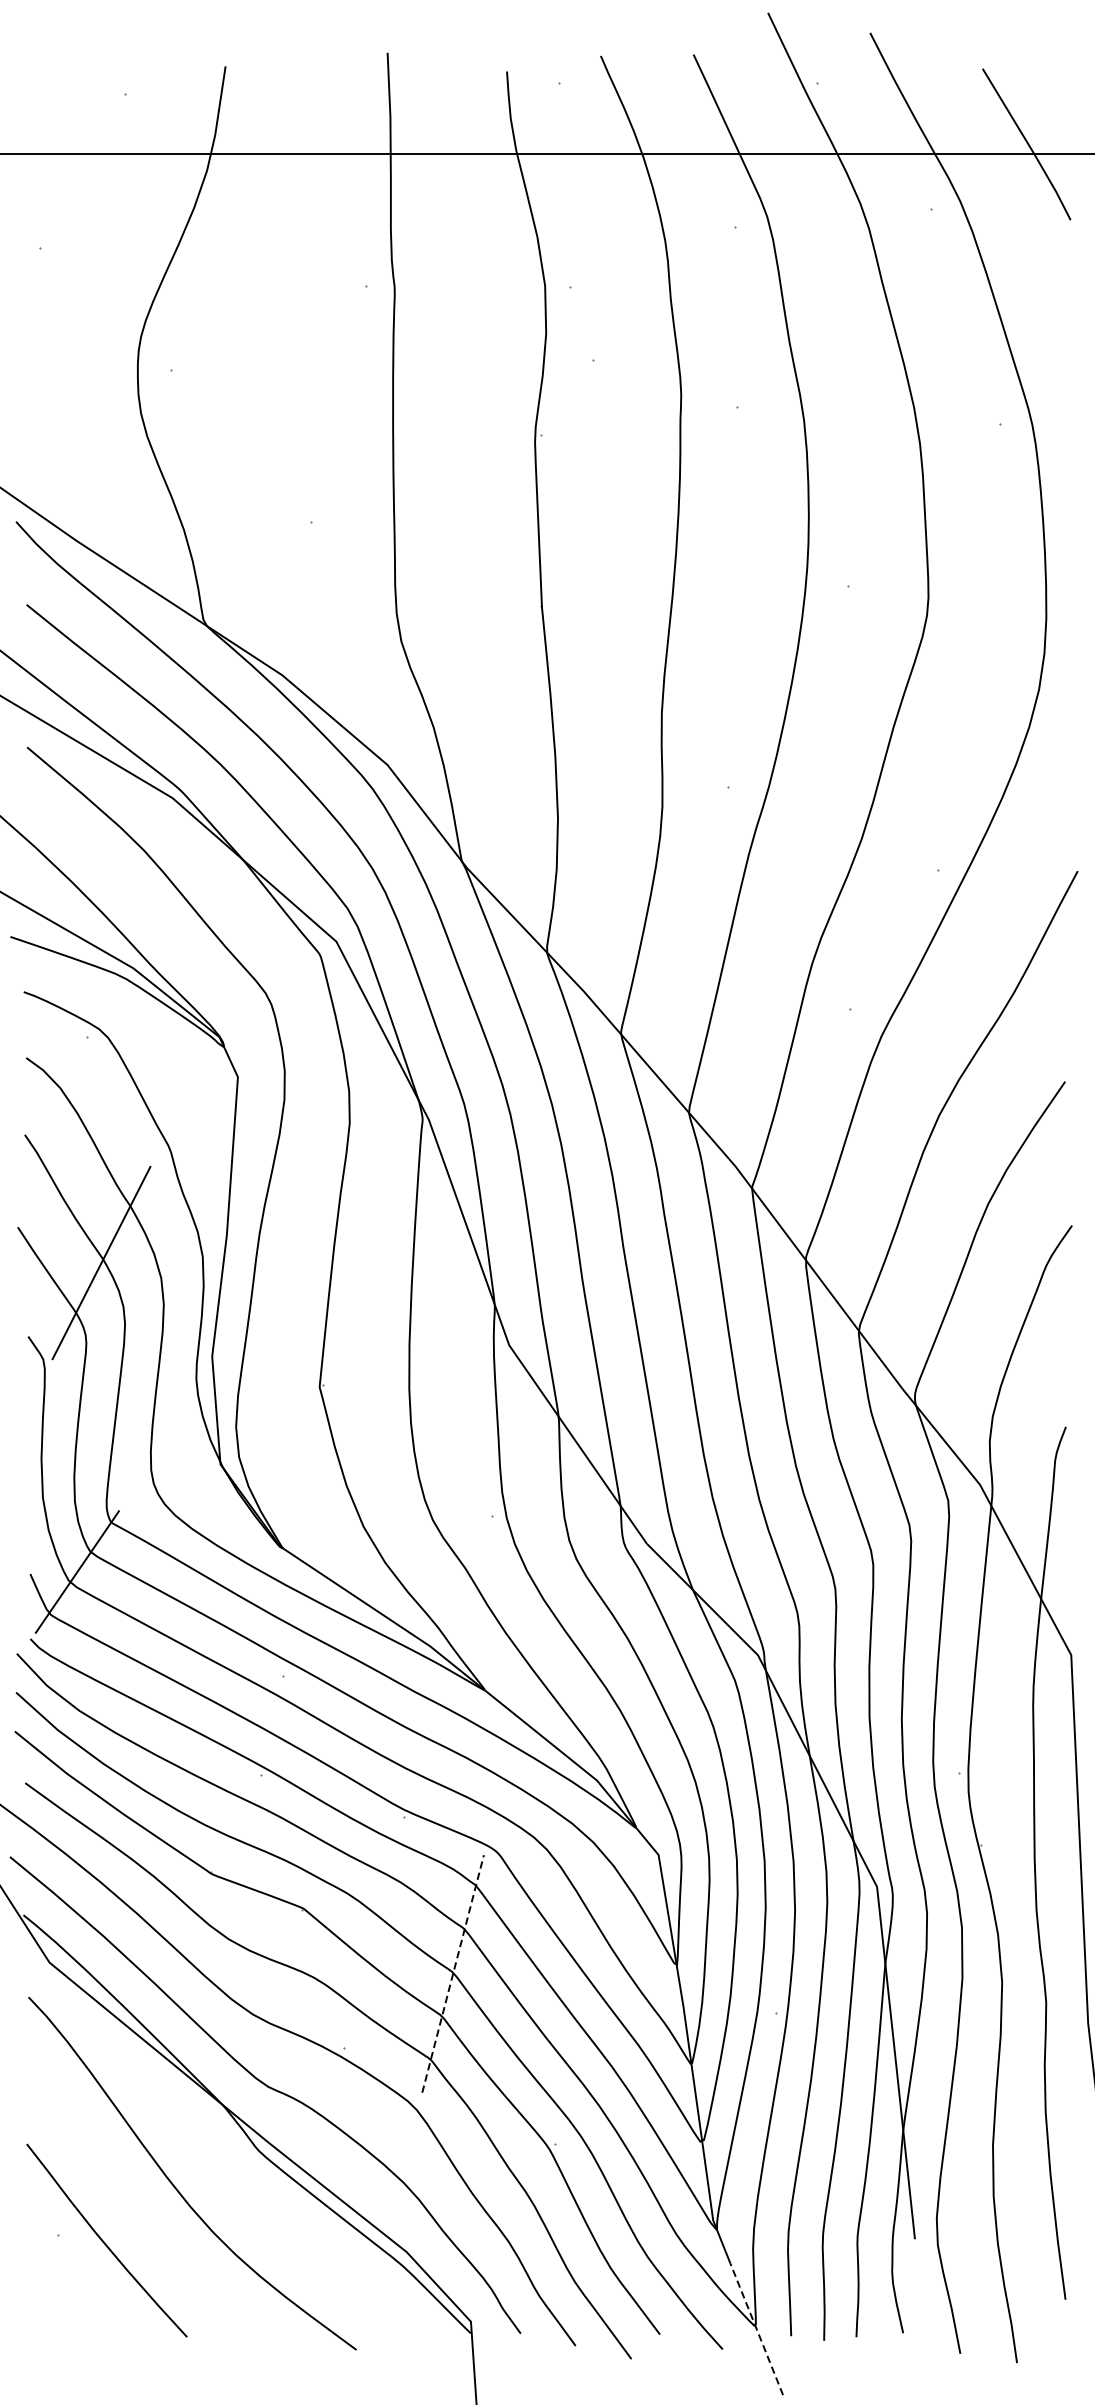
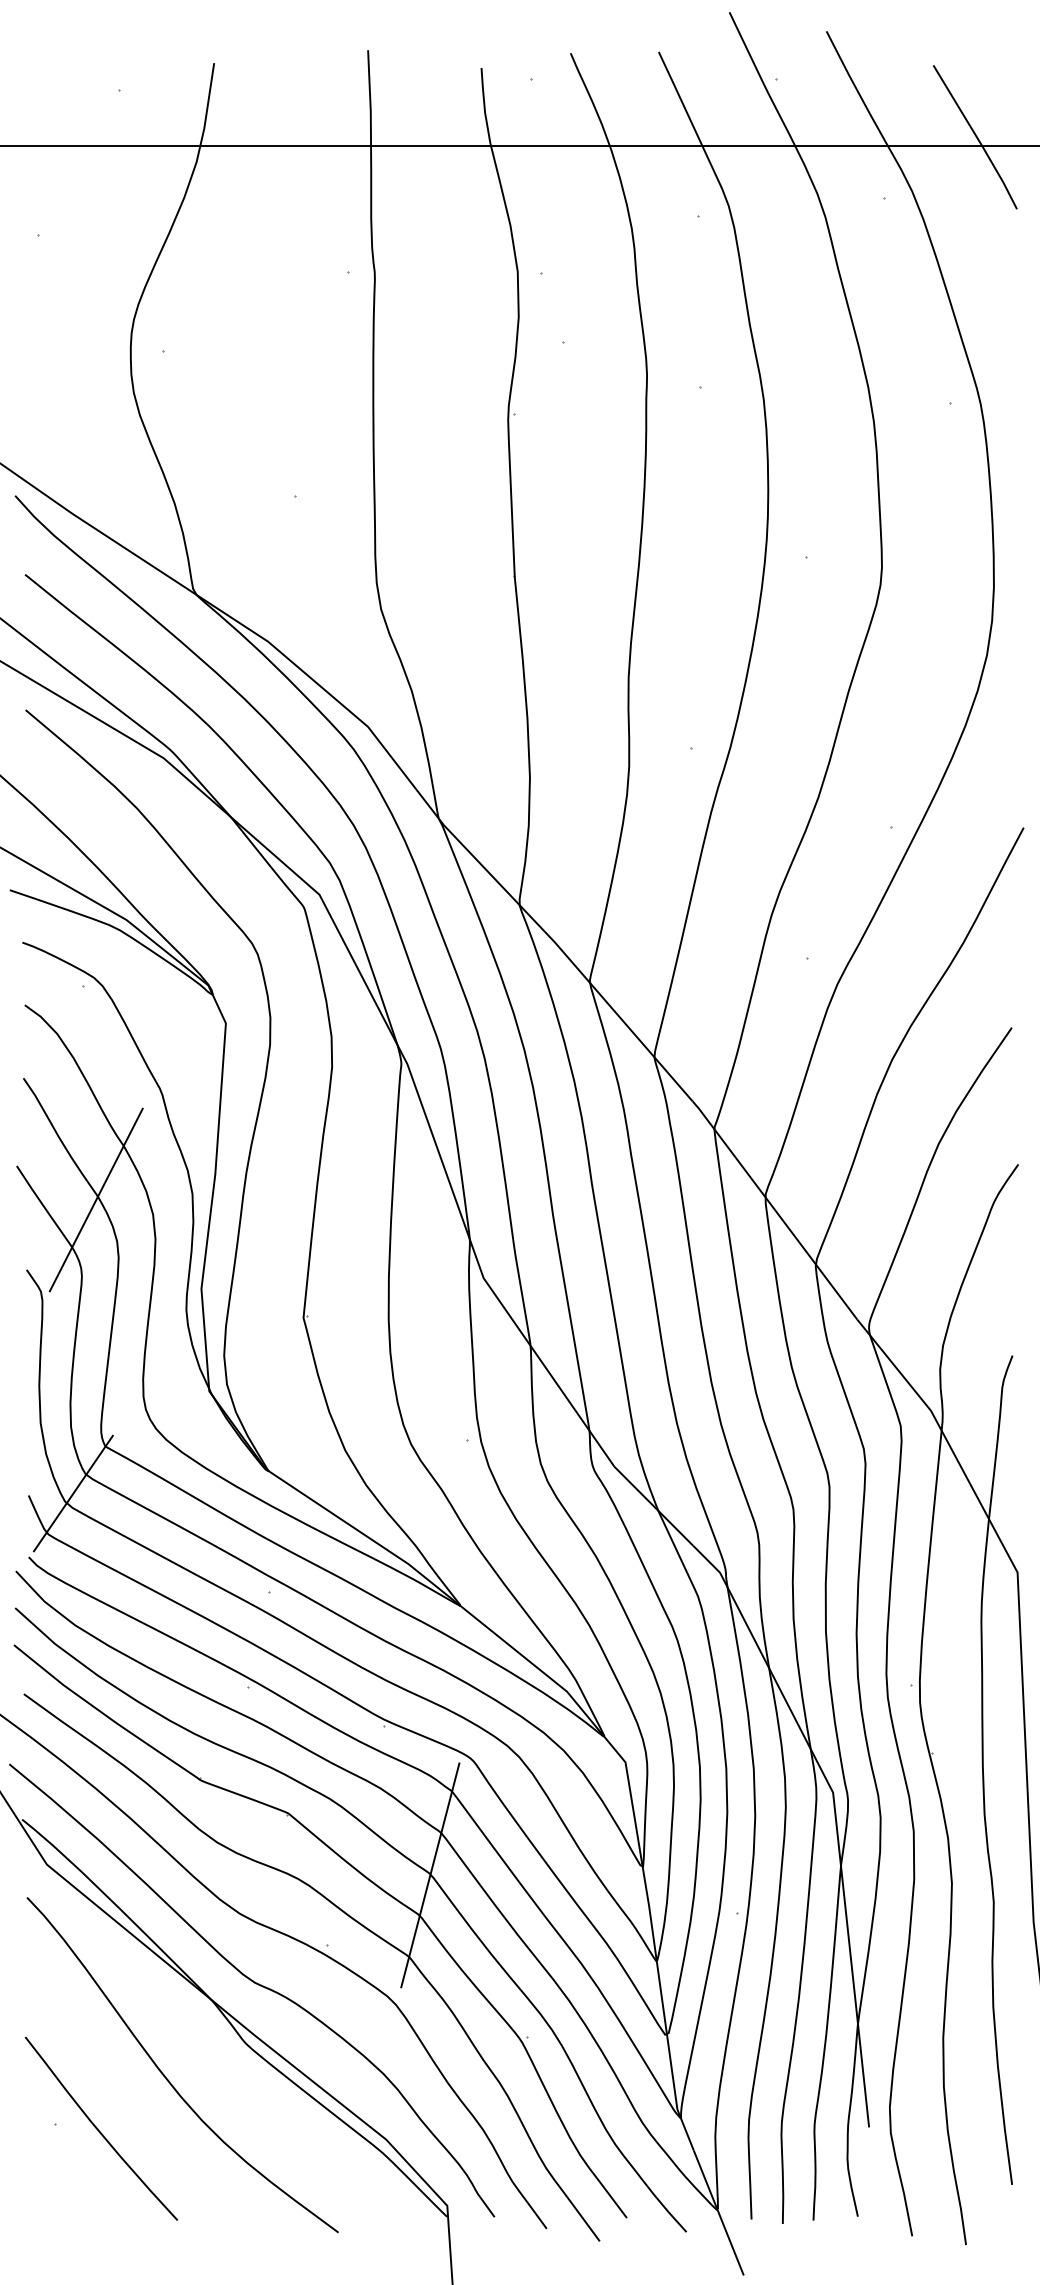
line: (453, 1974) -> (430, 1875), dashed -> solid
line: (756, 2328) -> (718, 2212), dashed -> solid

